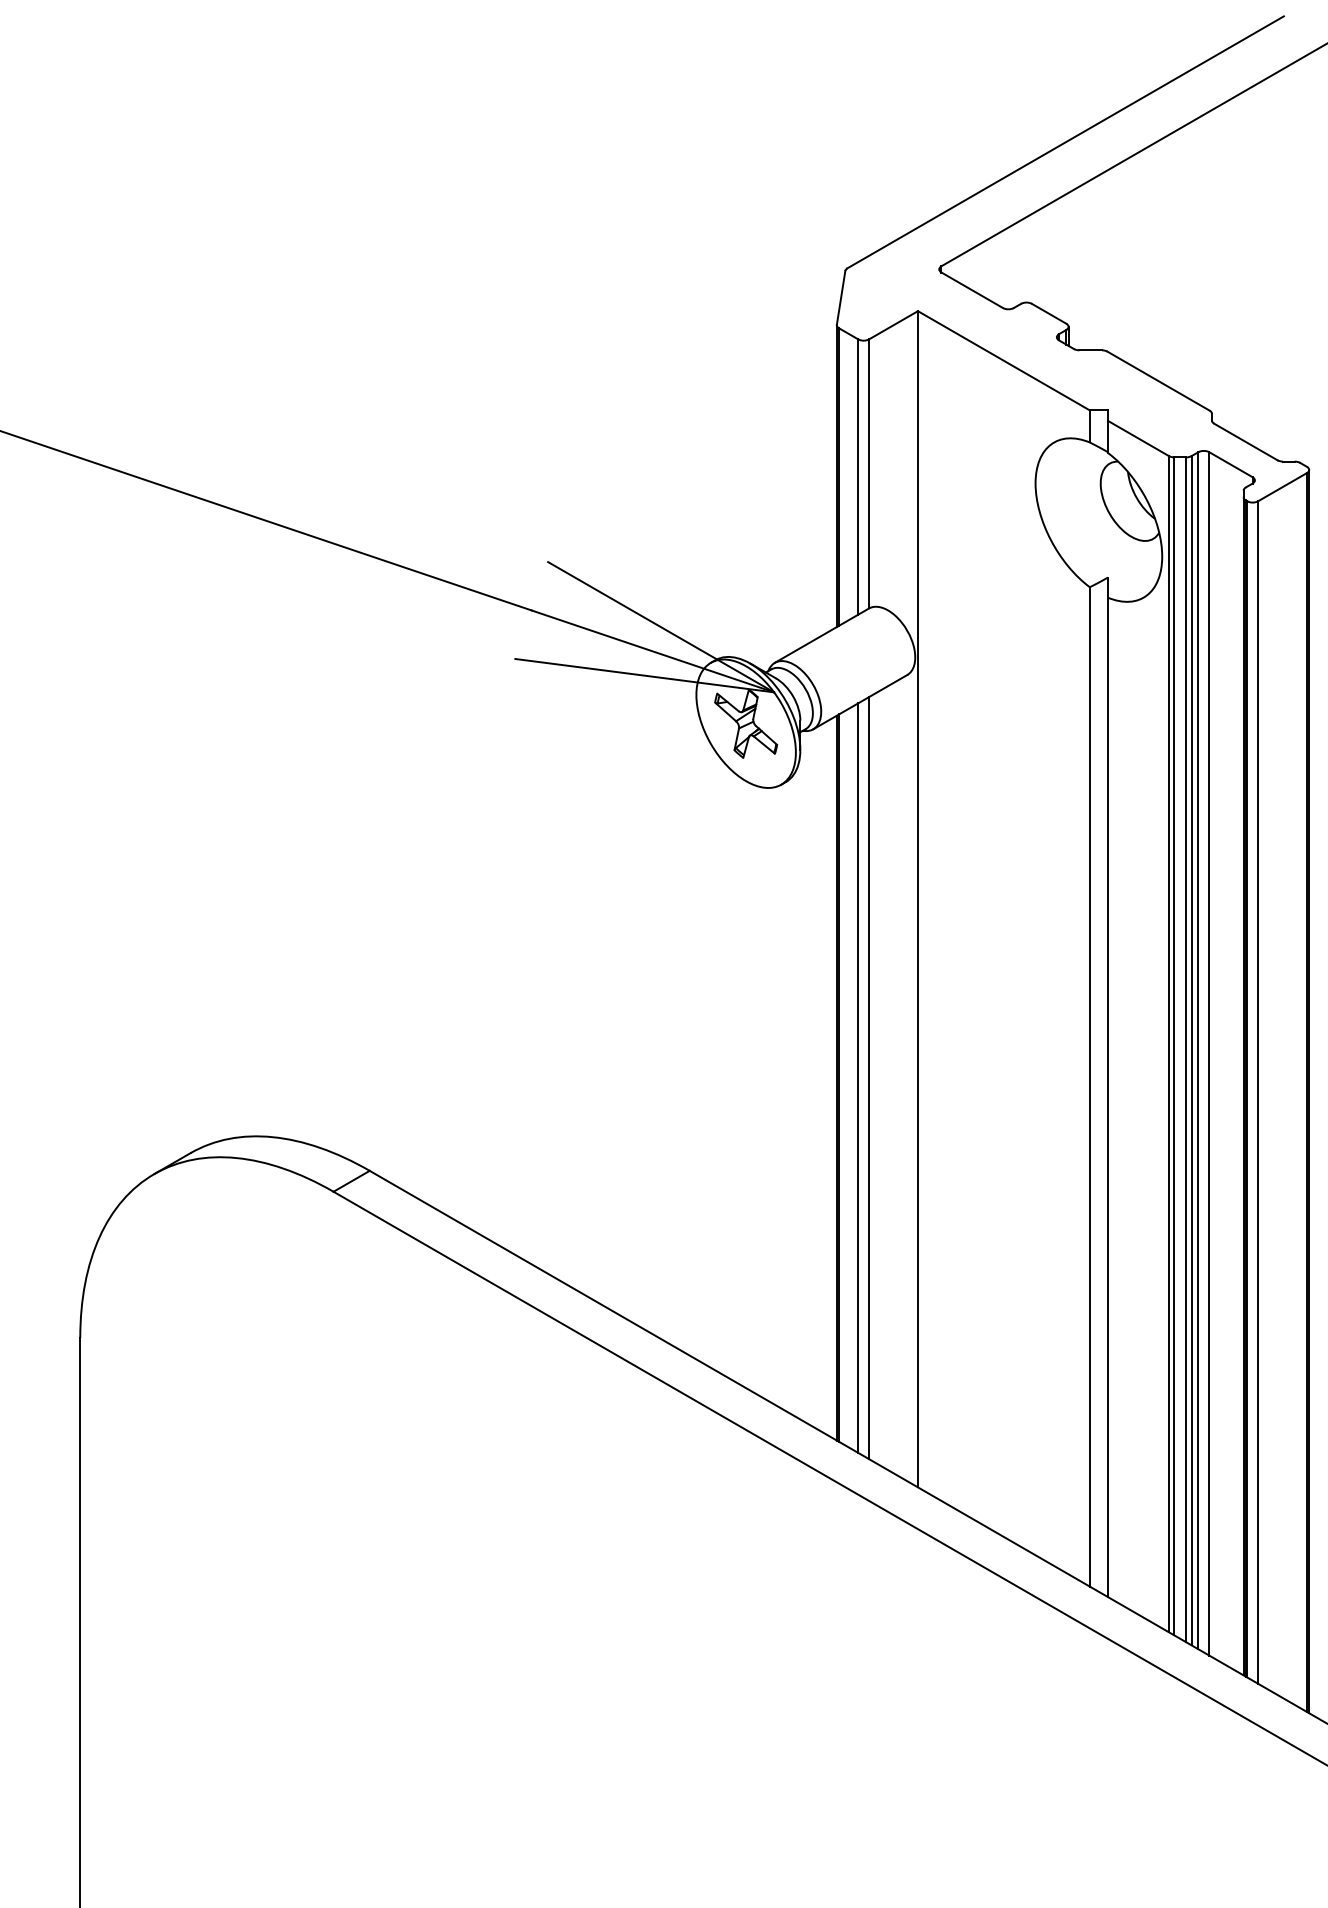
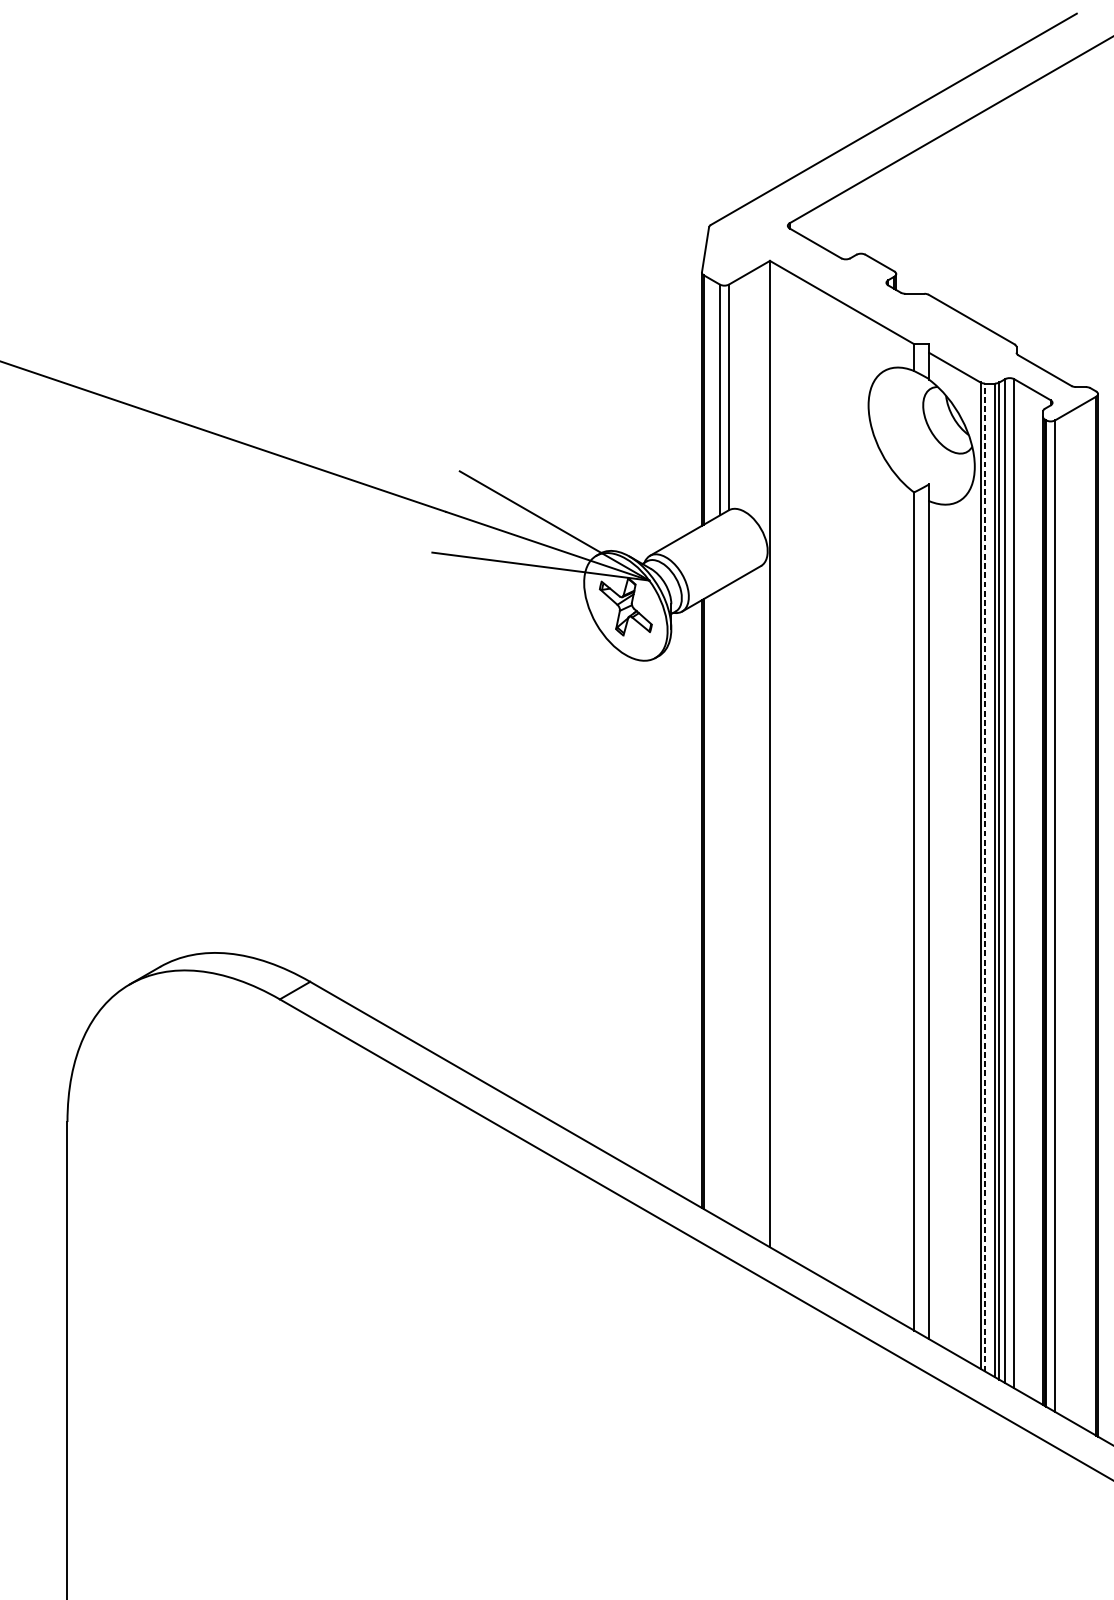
line: (1174, 1045) -> (985, 876), solid -> dashed
line: (858, 1077) -> (720, 903), removed
line: (869, 1078) -> (729, 904), removed

